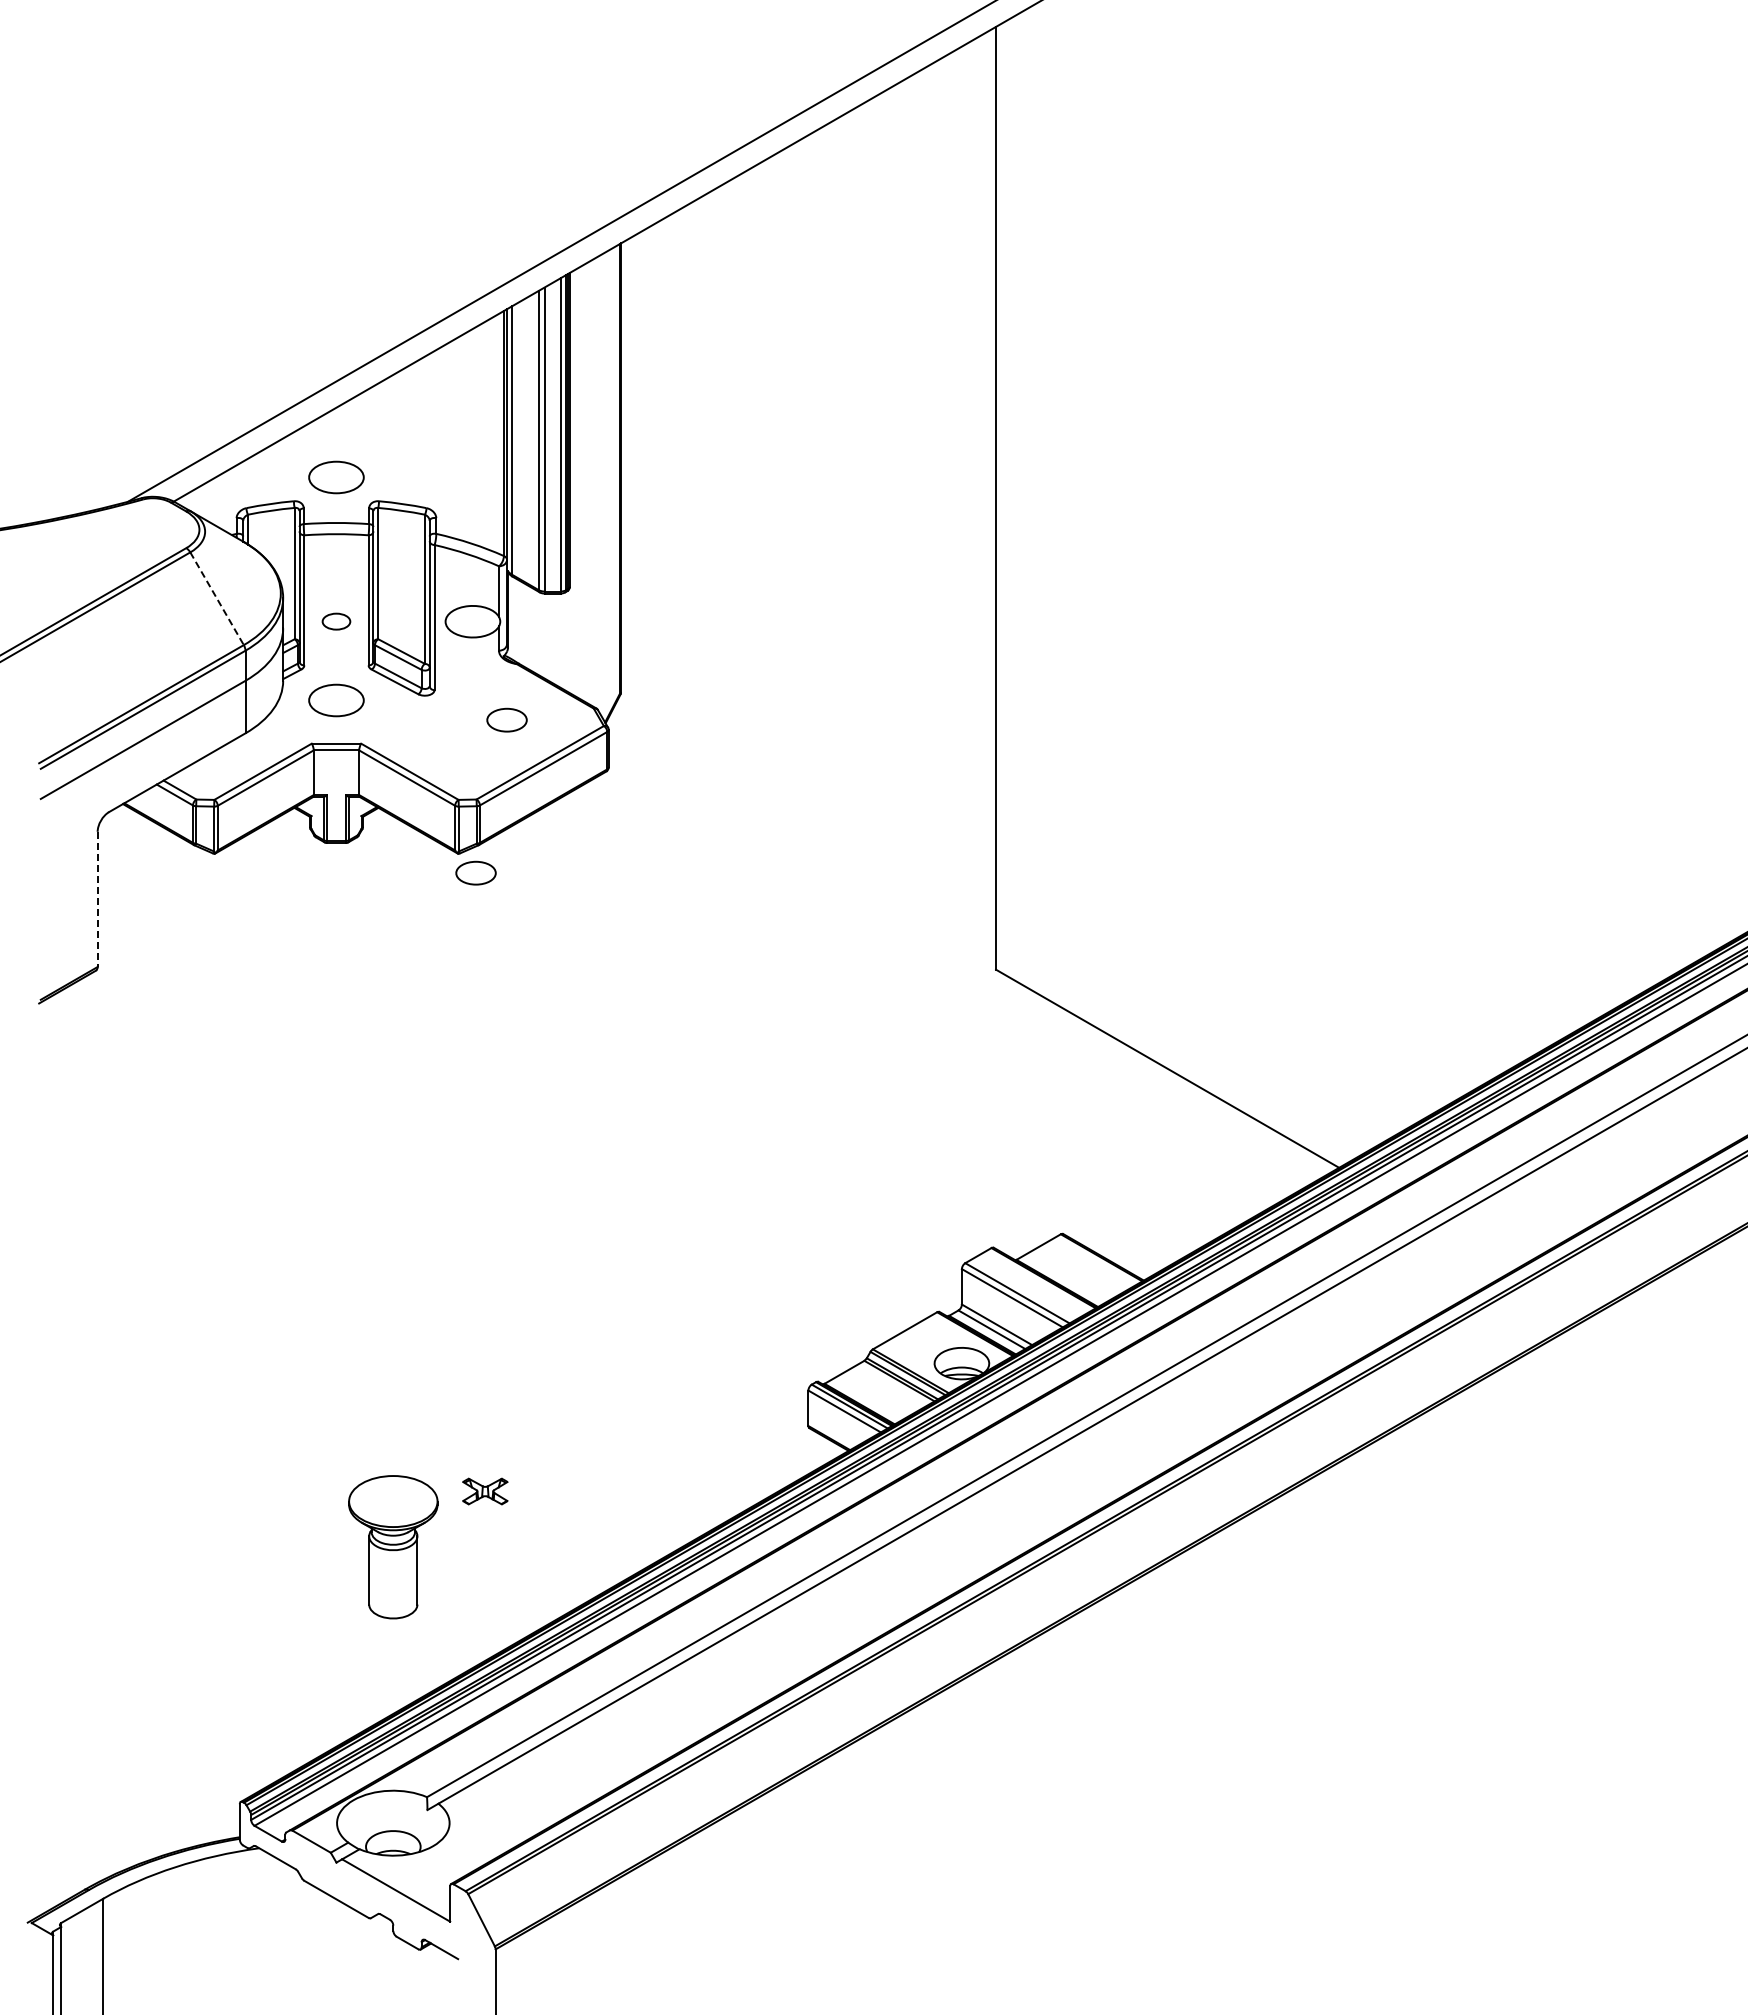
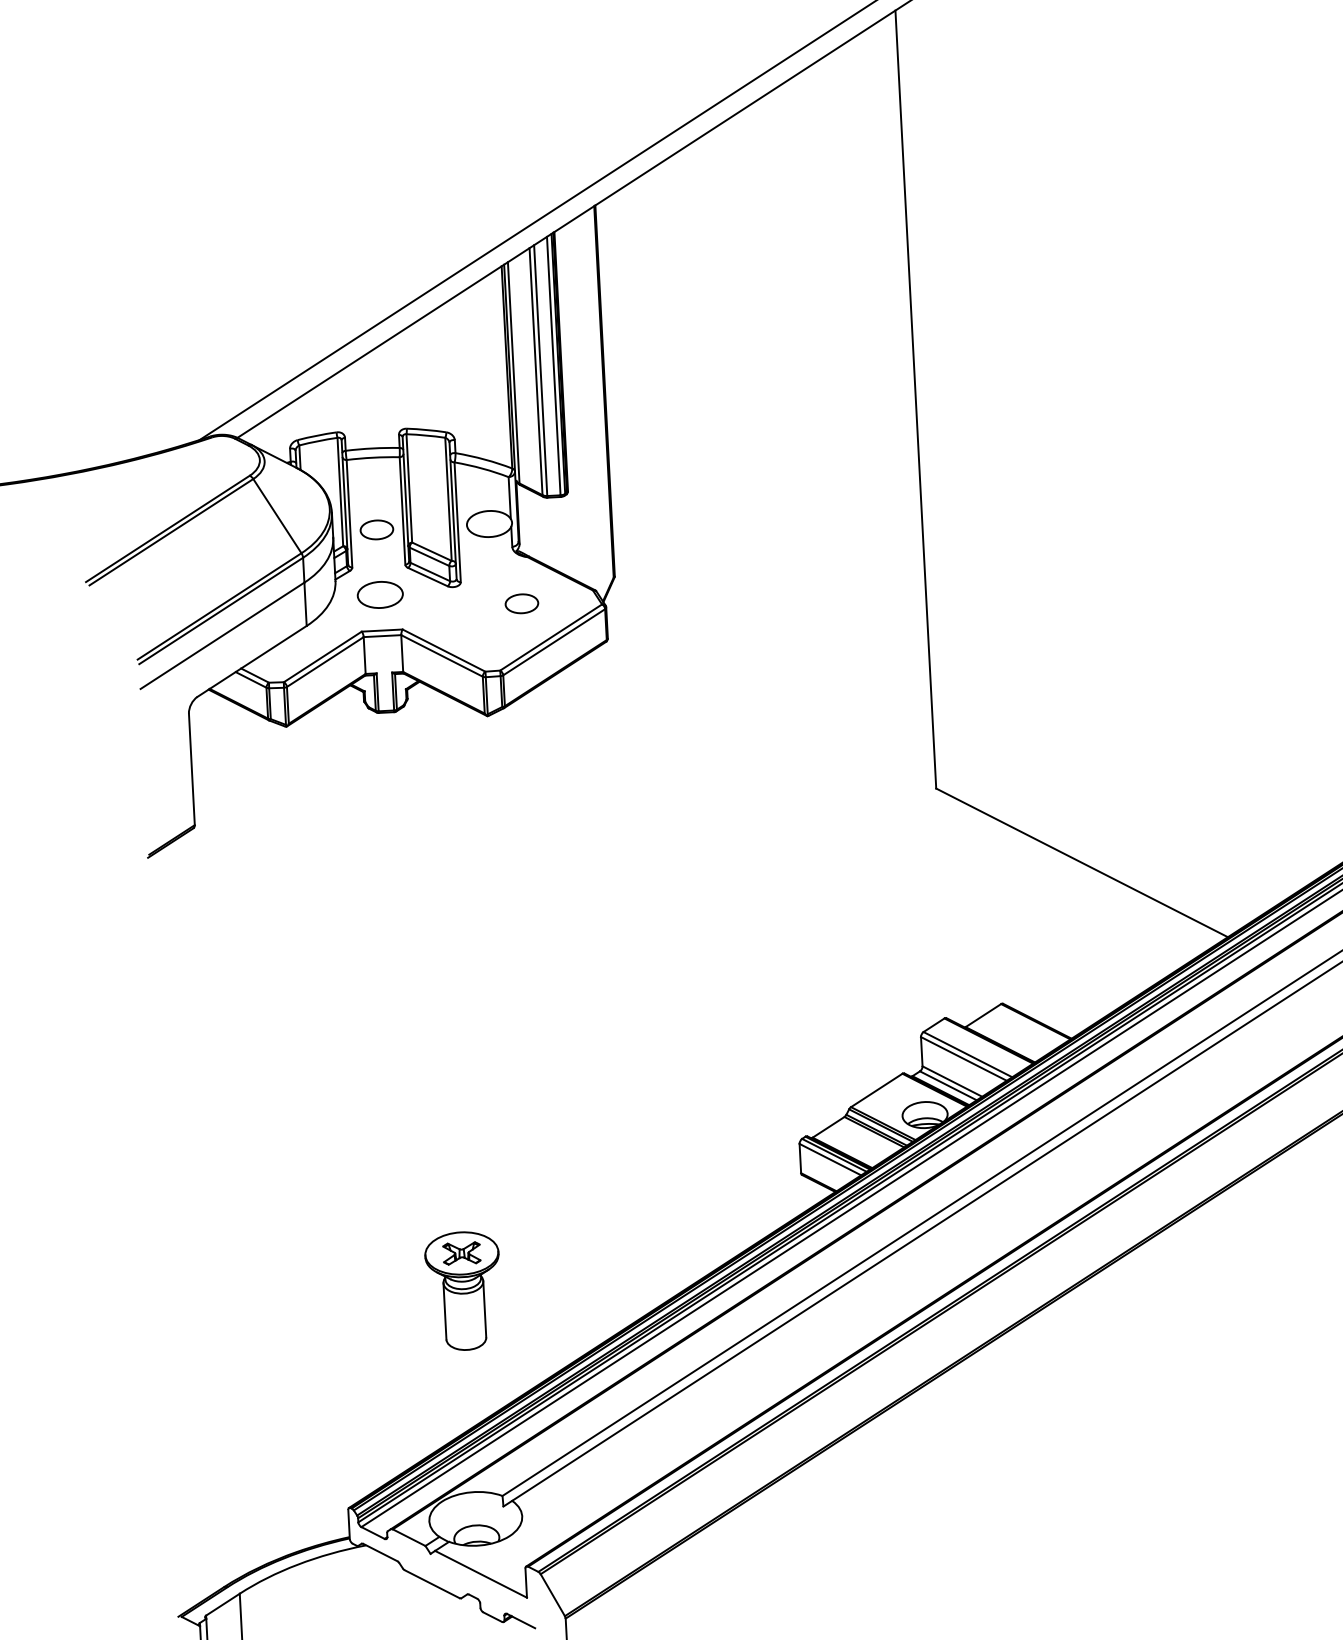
part: (336, 477) -> (370, 410), removed
line: (217, 598) -> (277, 515), dashed -> solid
part: (336, 621) -> (376, 529), size x1.43
part: (475, 872) -> (502, 730), removed
line: (97, 899) -> (191, 769), dashed -> solid
part: (485, 1491) -> (462, 1253), moved

